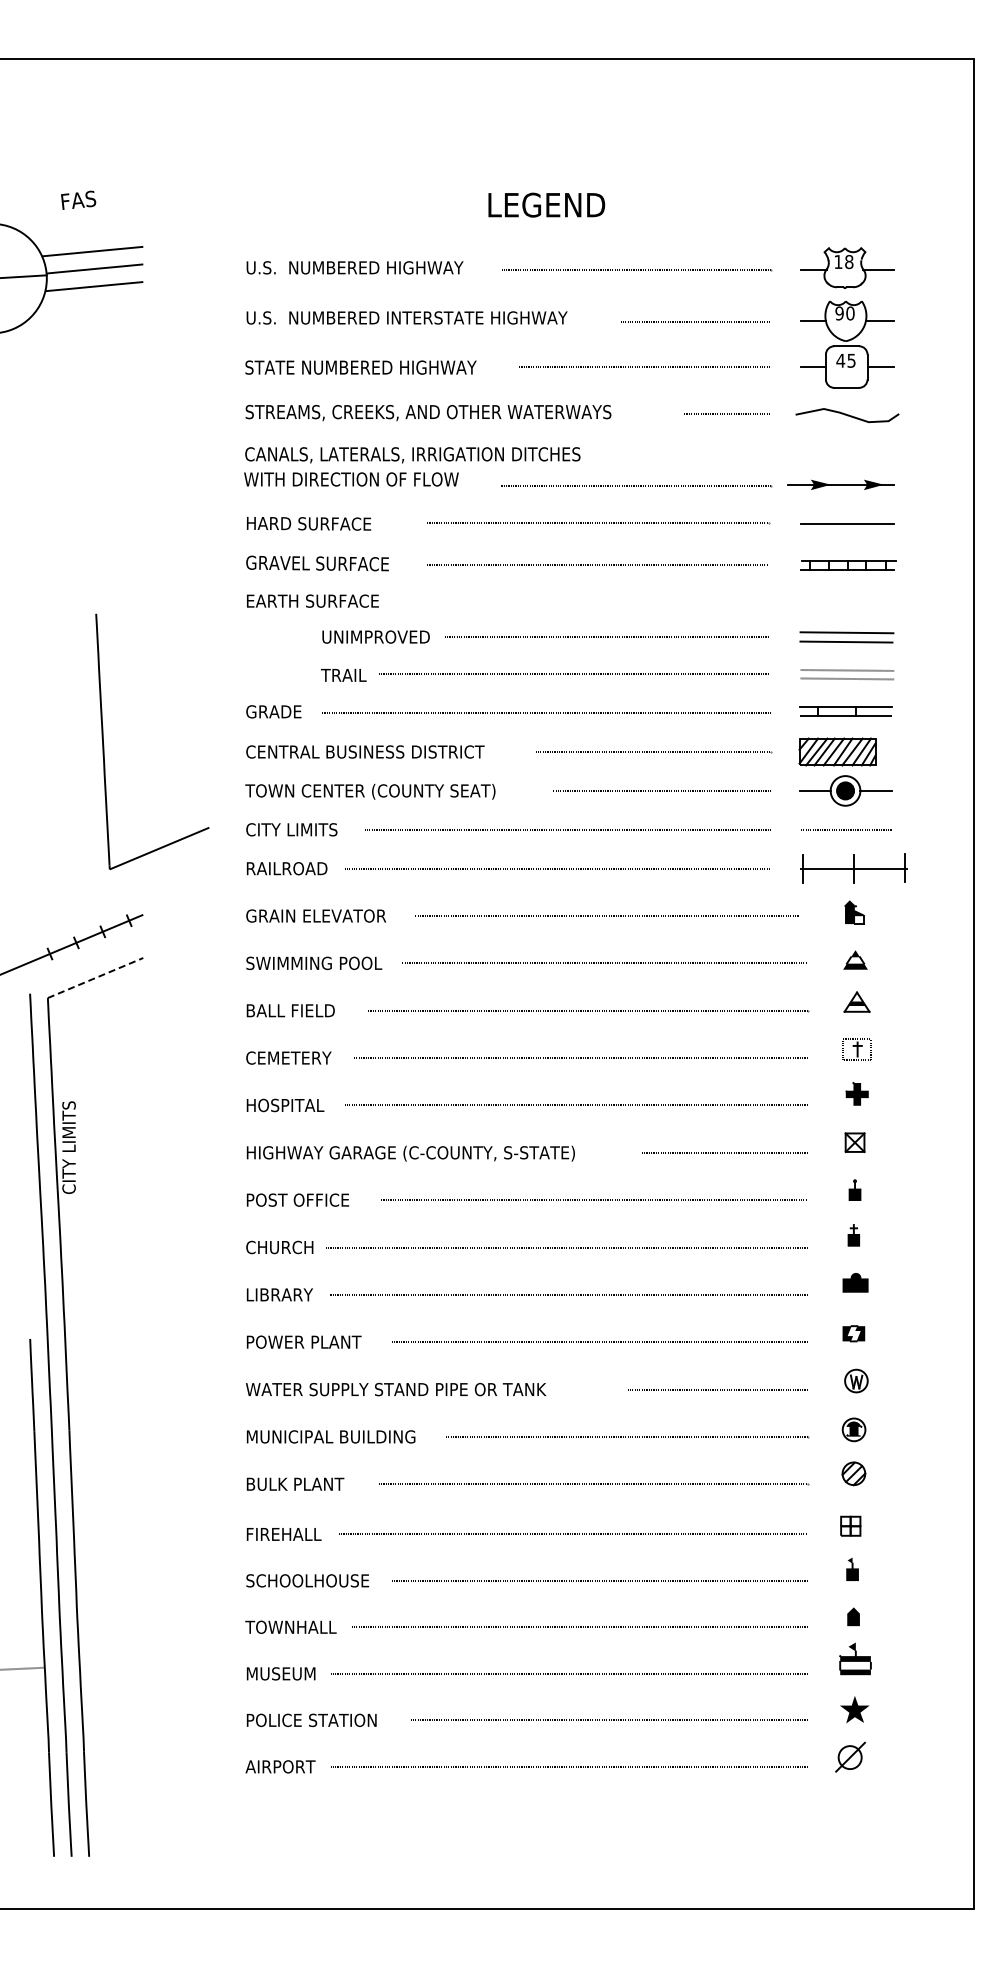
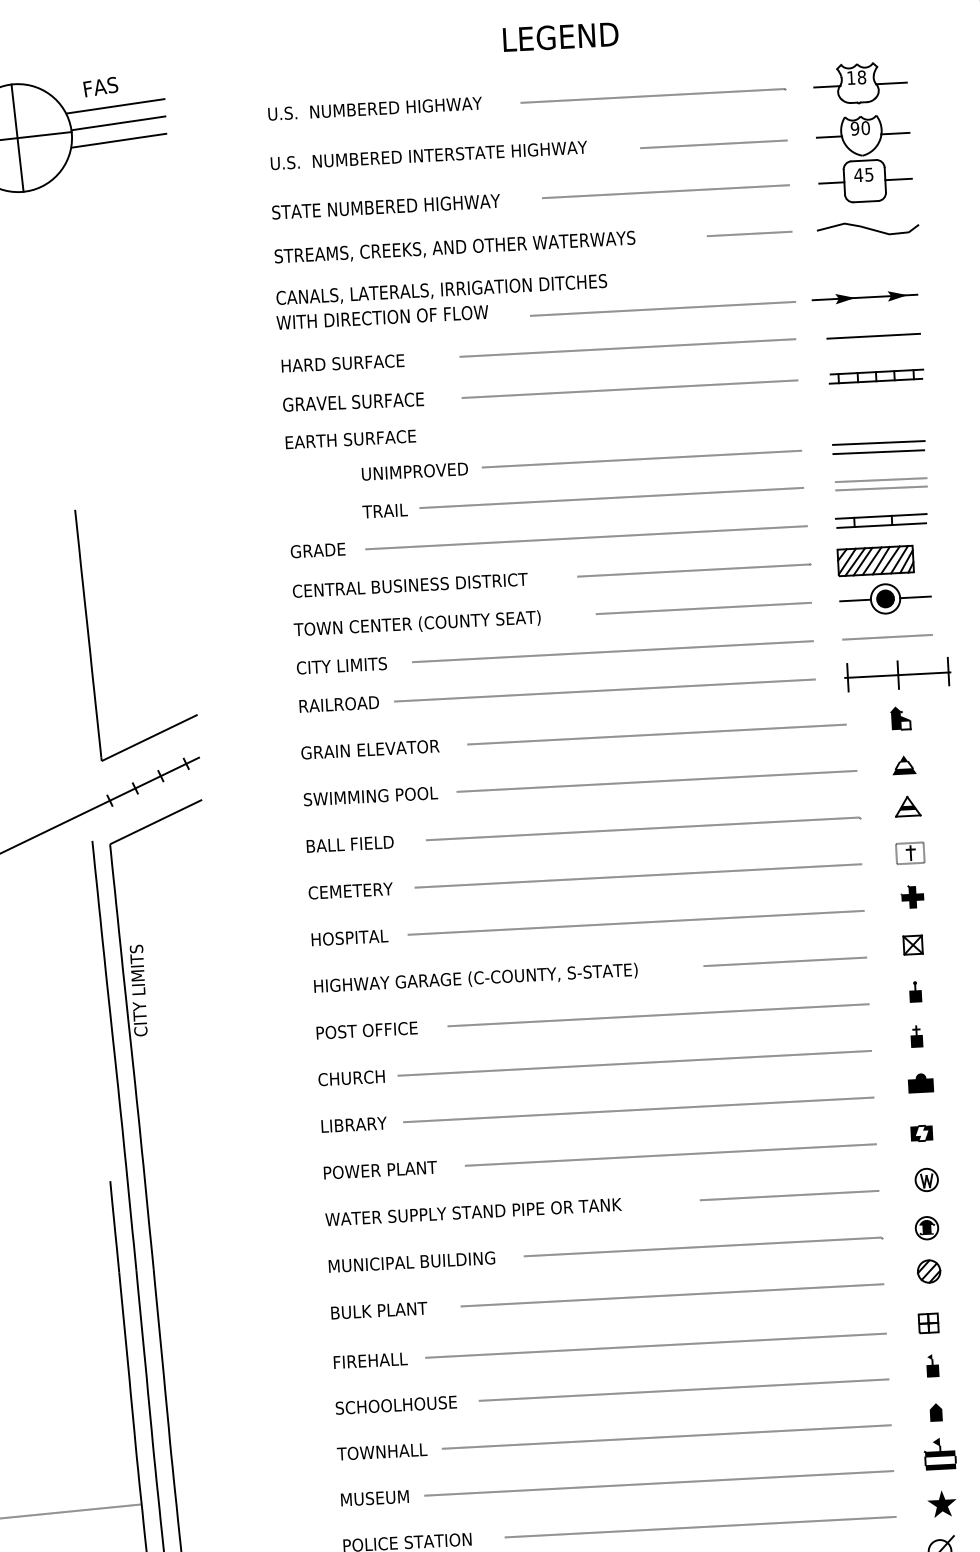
text: (78, 199) -> (100, 86), moved
part: (104, 744) -> (90, 638), moved
line: (95, 978) -> (156, 822), dashed -> solid

